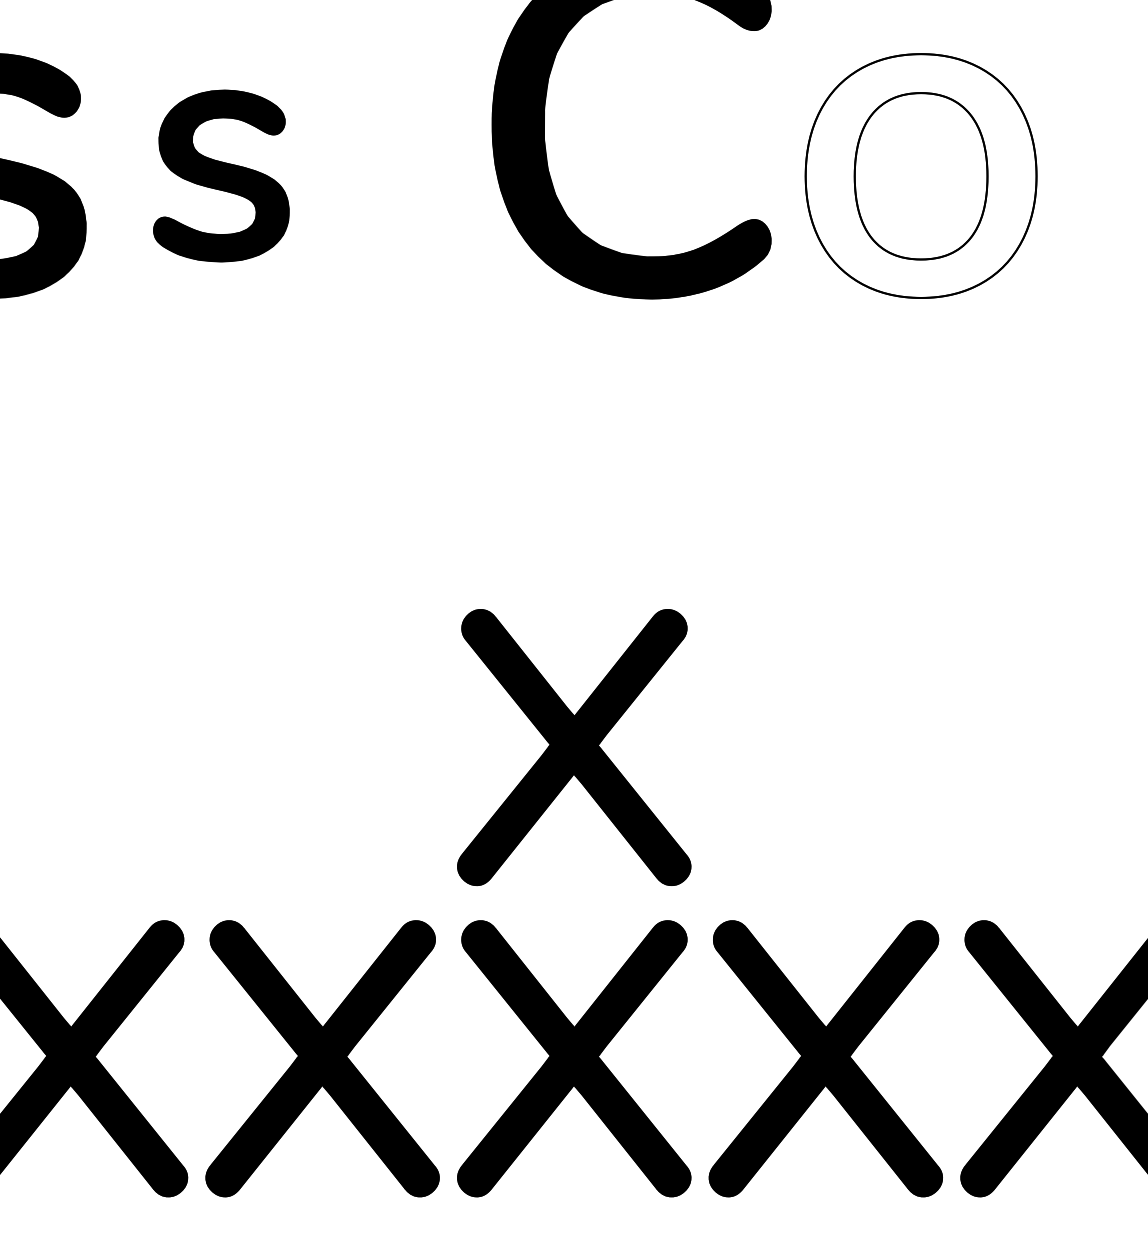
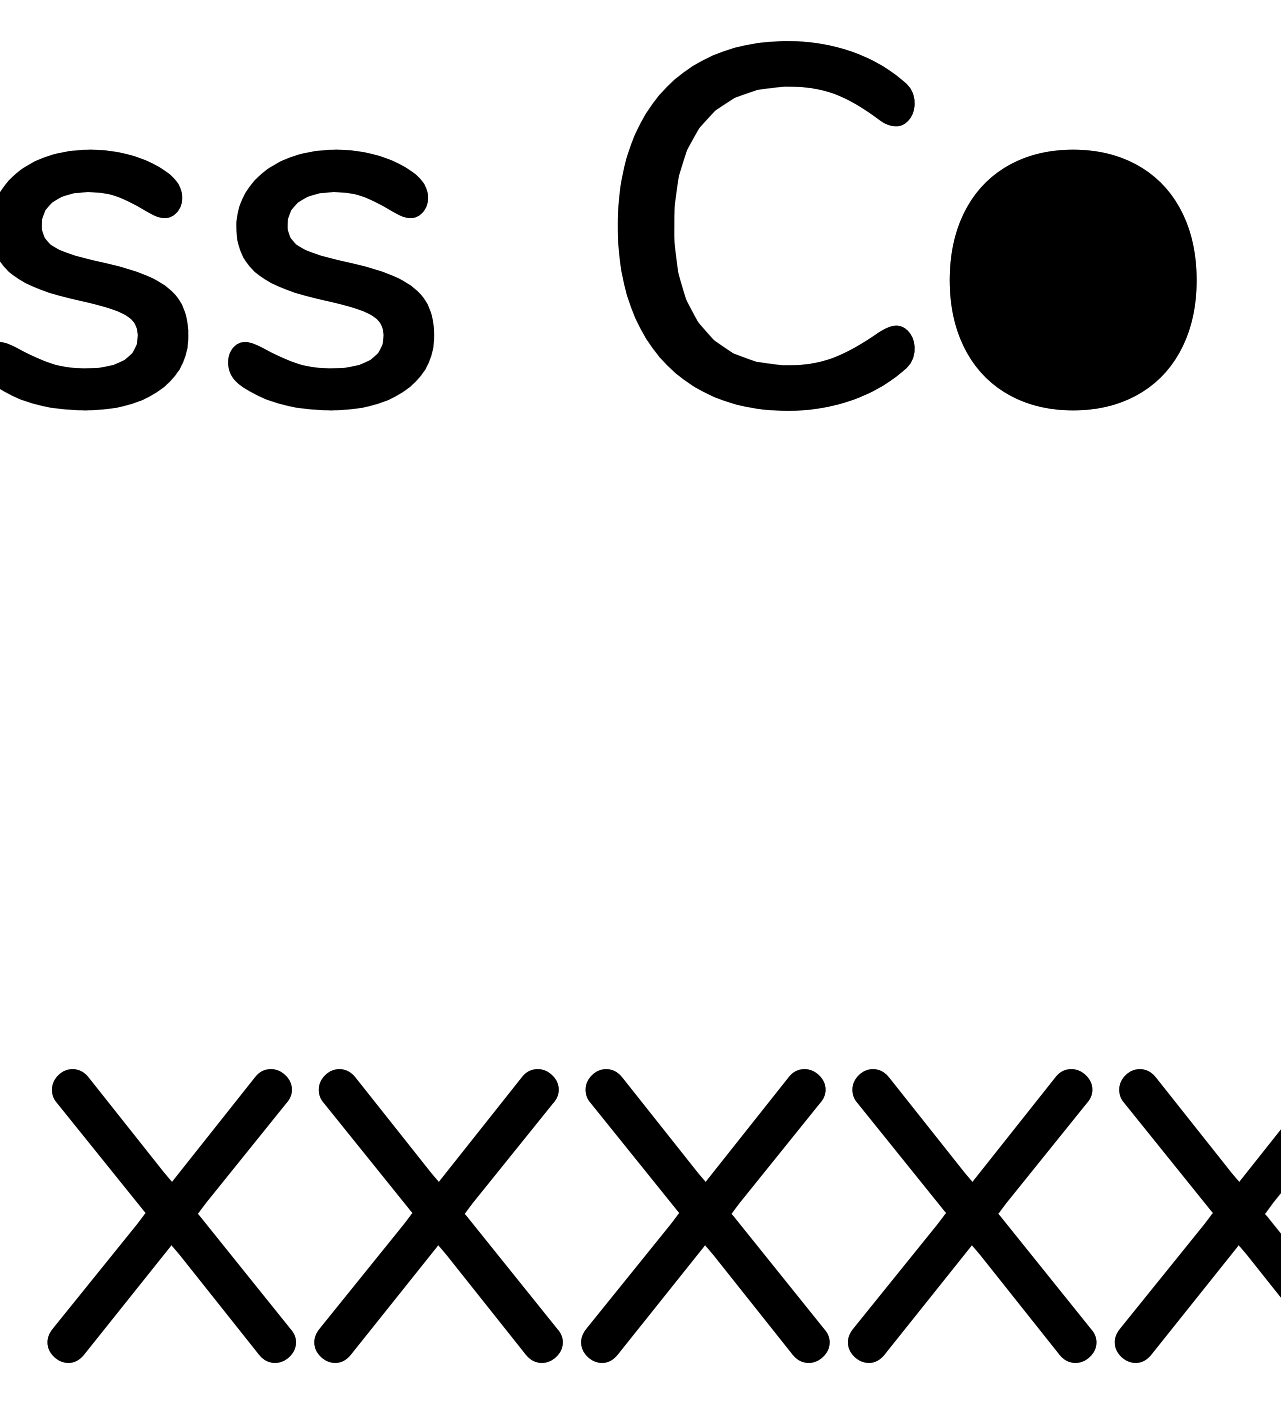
part: (221, 175) -> (331, 279), size x1.43
fill: (920, 175) -> (1072, 279), added
fill: (920, 176) -> (1072, 280), added
part: (574, 747) -> (705, 885), removed

